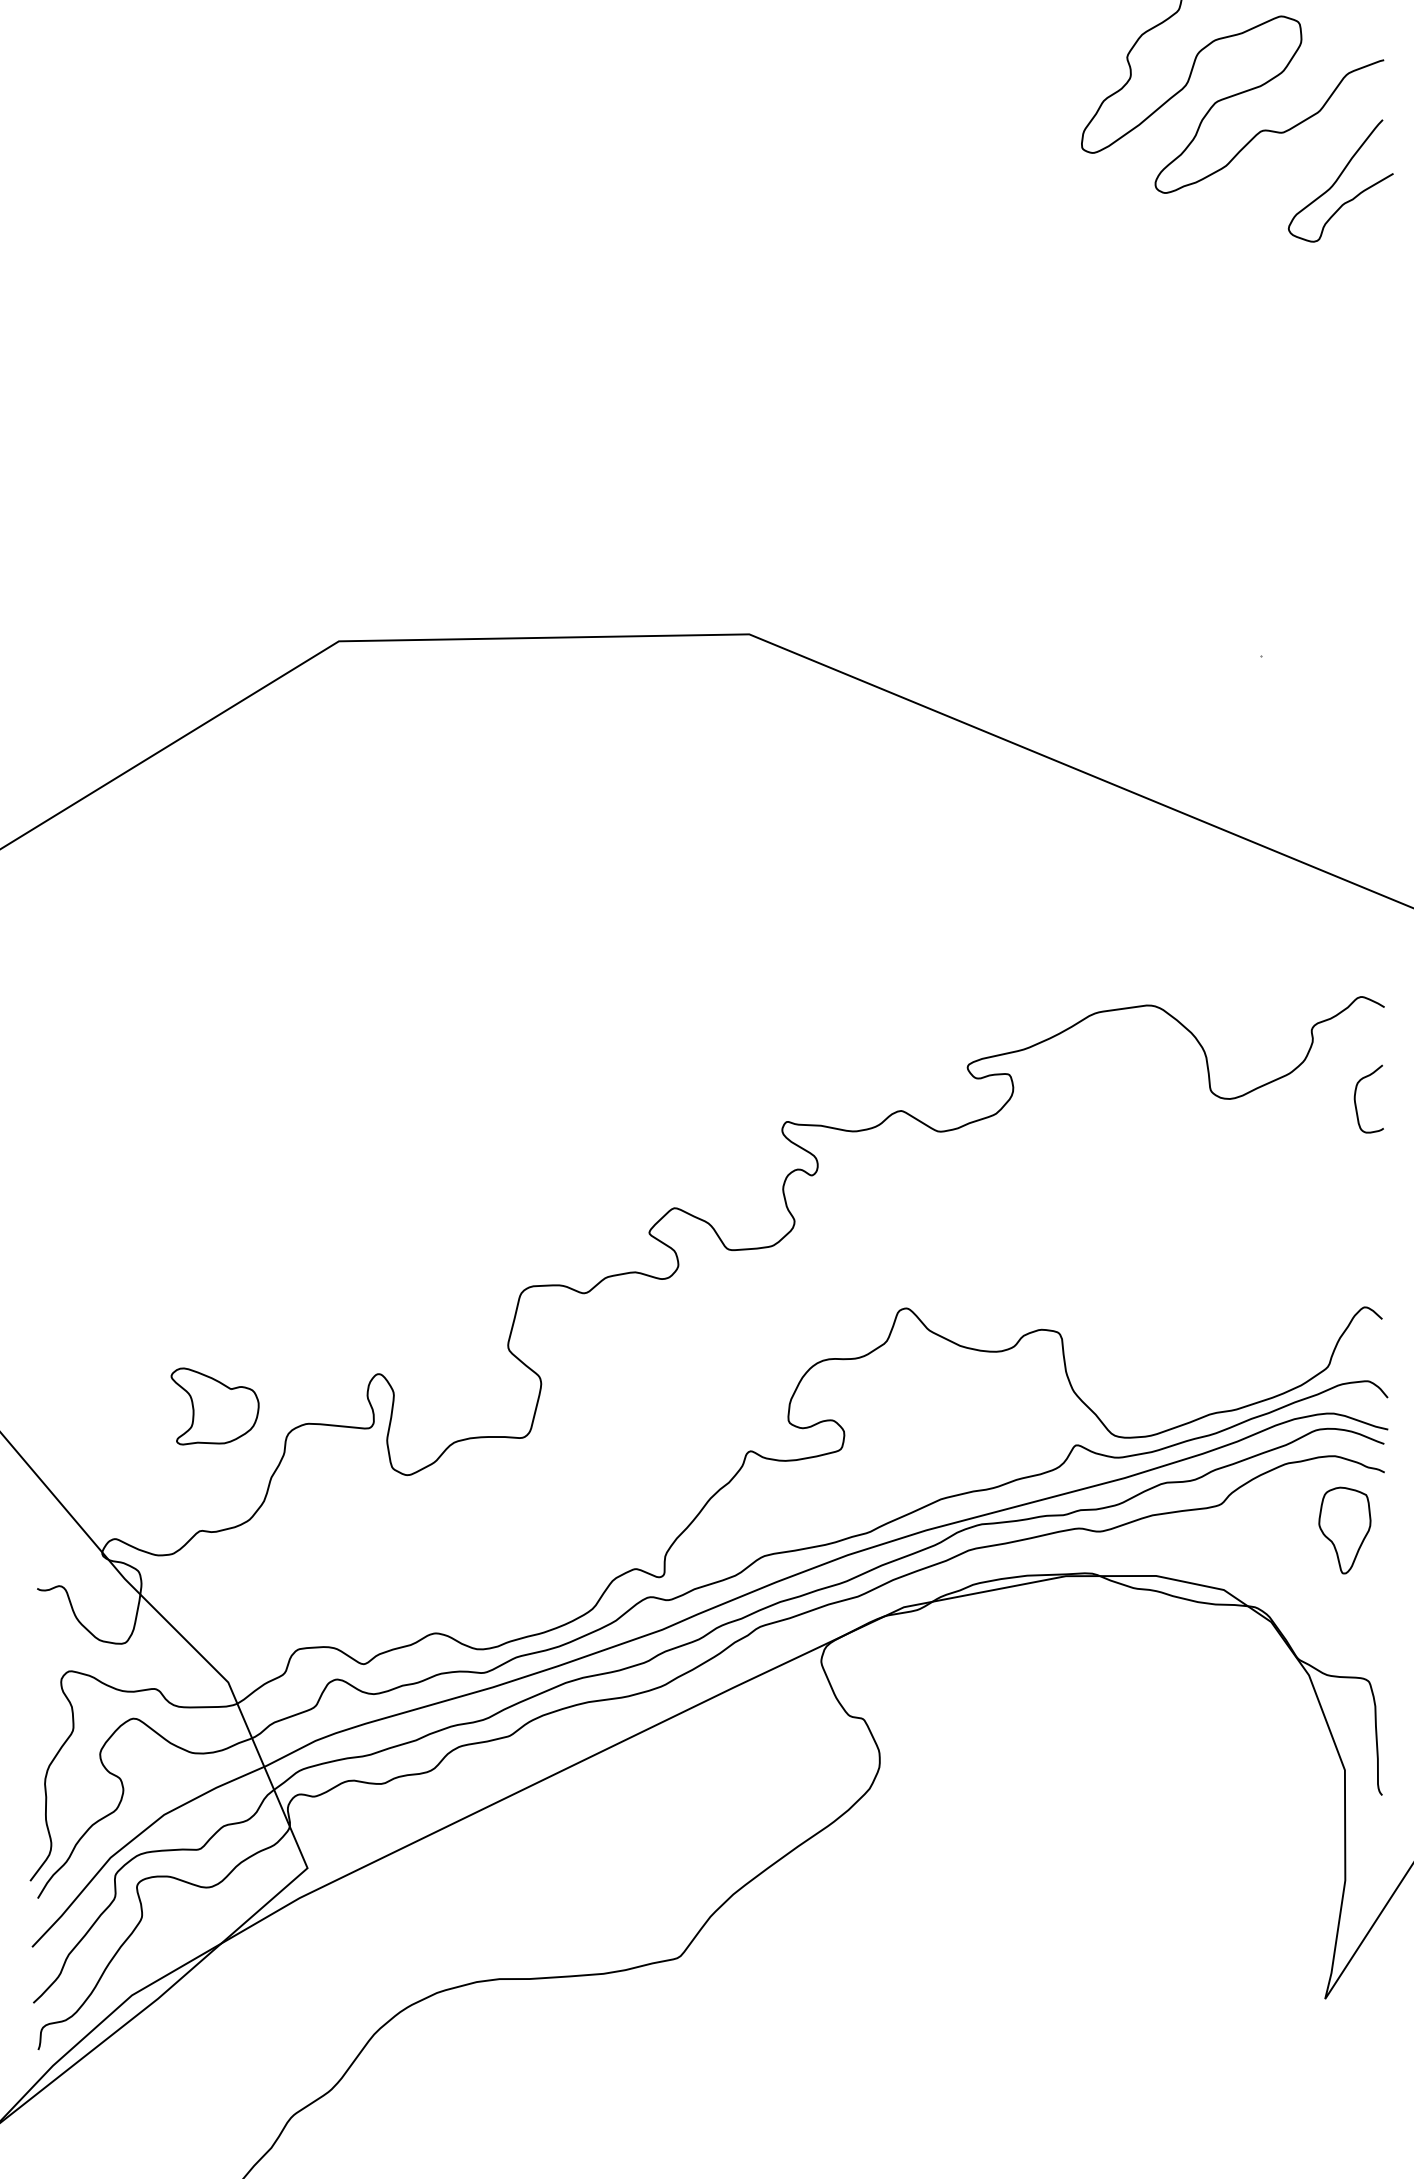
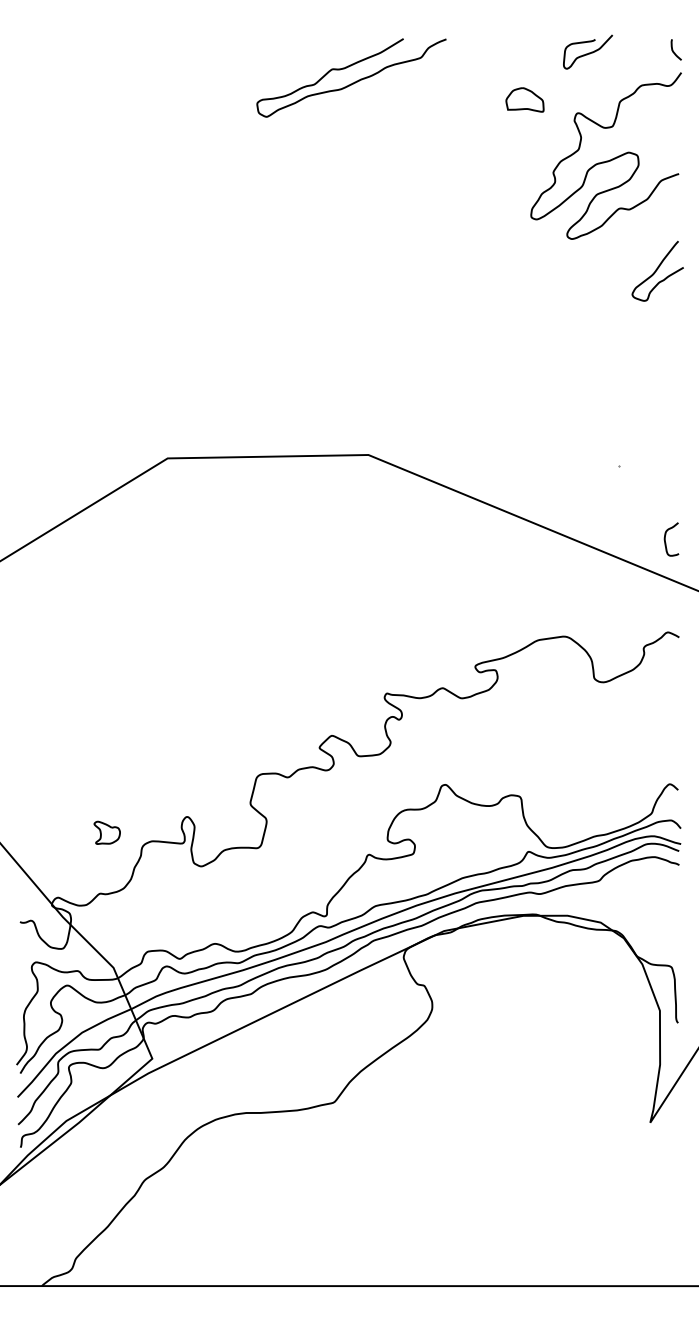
curve: (1339, 179) -> (657, 270), moved
curve: (1358, 1105) -> (666, 542), moved
part: (215, 1405) -> (107, 832), size x0.6
part: (1344, 1530) -> (659, 893), removed

